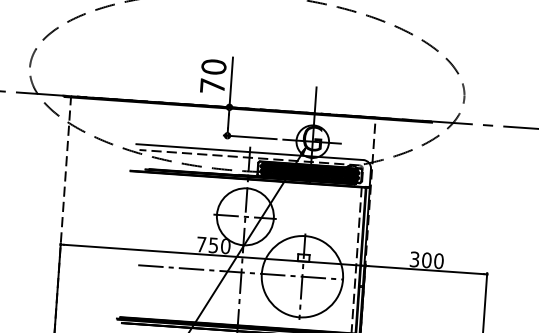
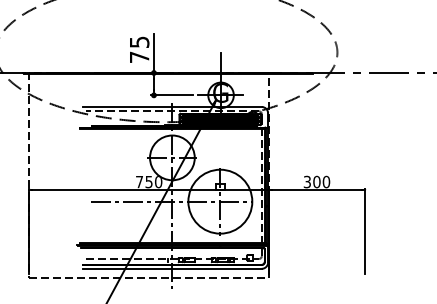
text: (213, 67) -> (139, 42), 70 -> 75

